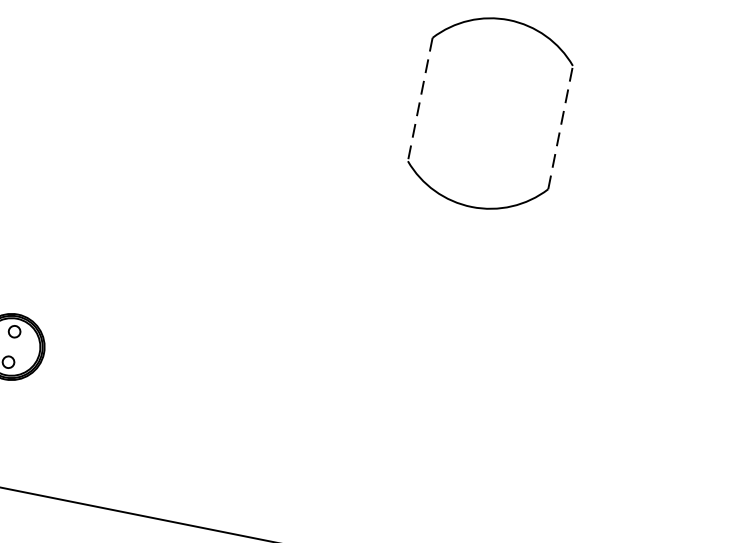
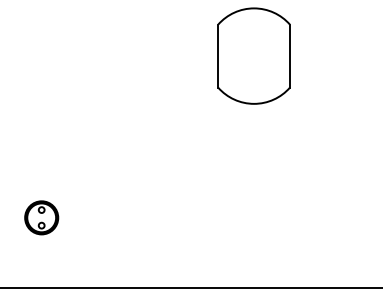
line: (420, 100) -> (218, 56), dashed -> solid
line: (559, 128) -> (289, 56), dashed -> solid

